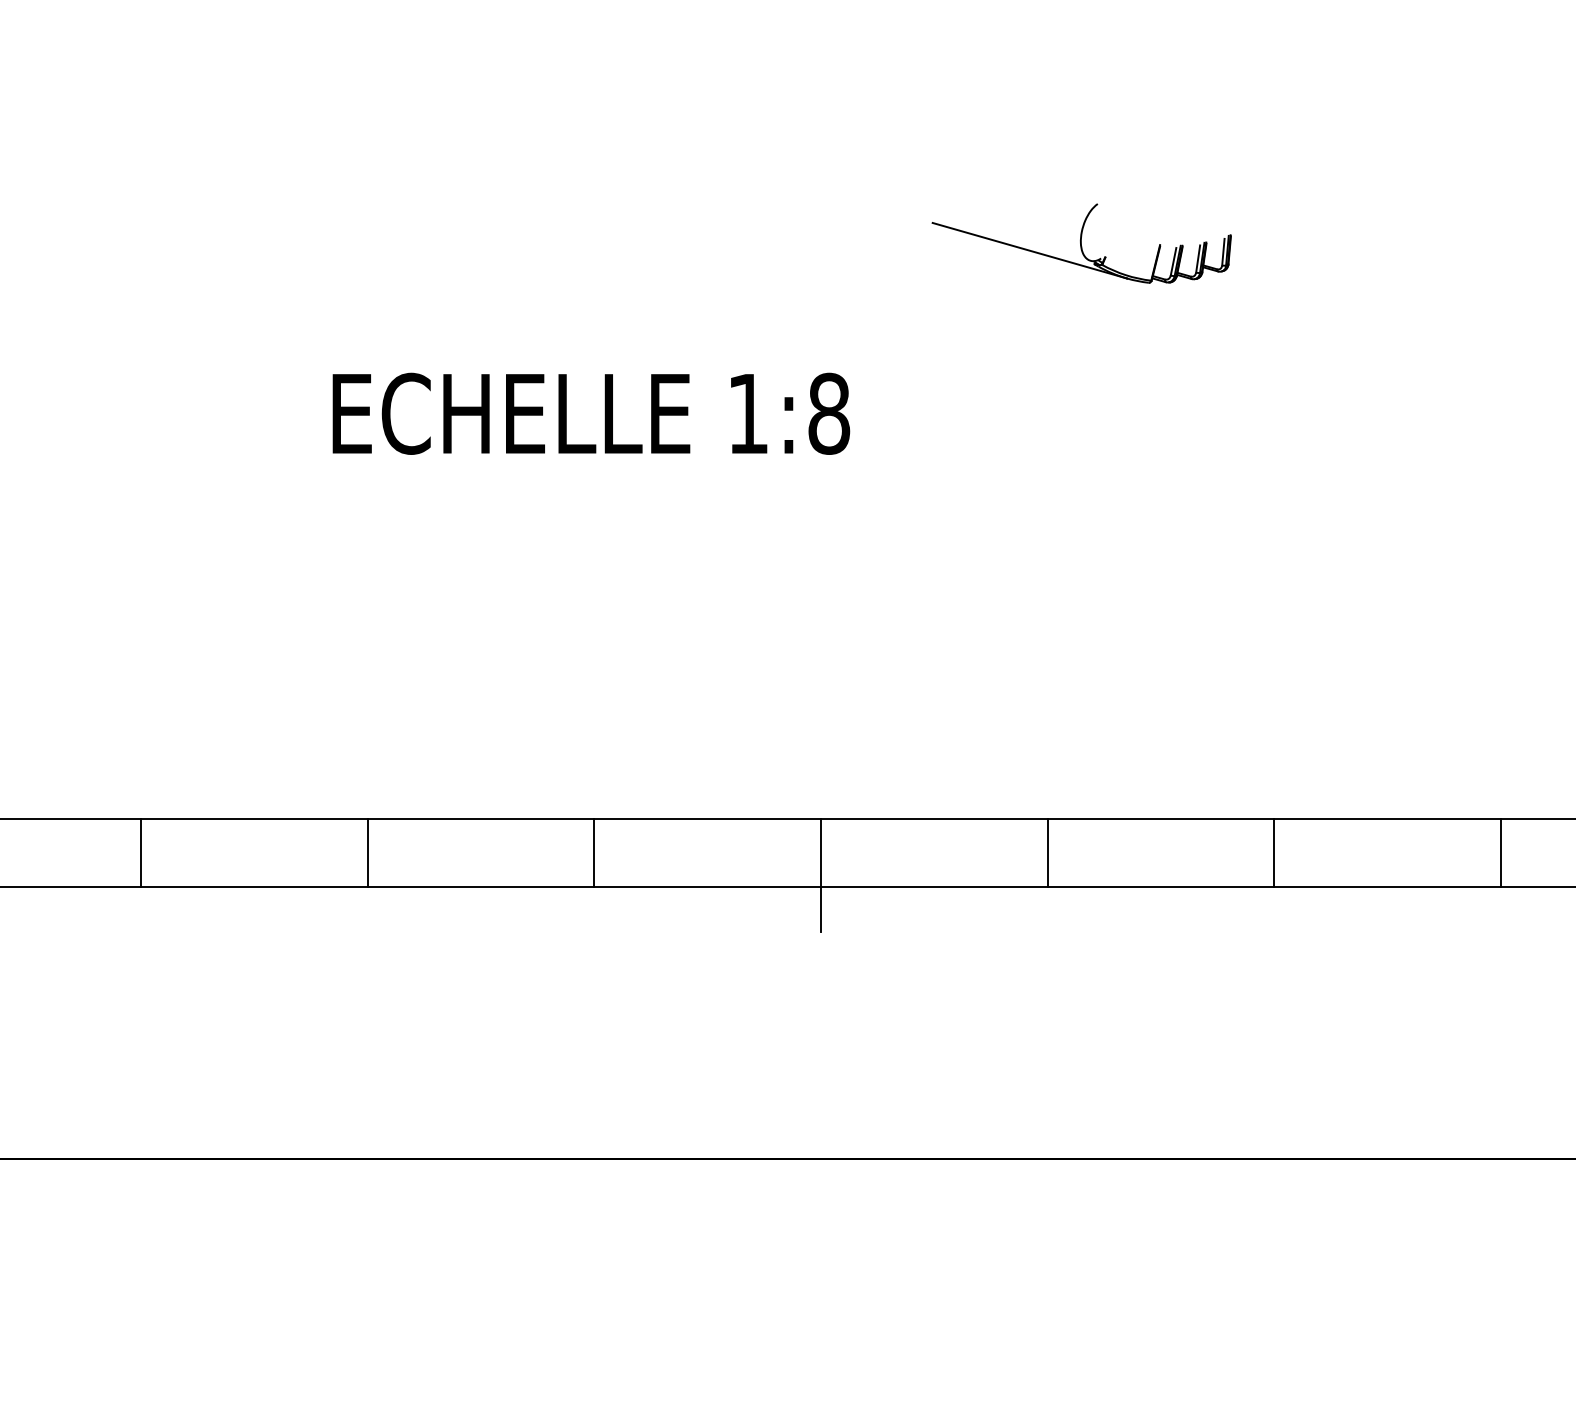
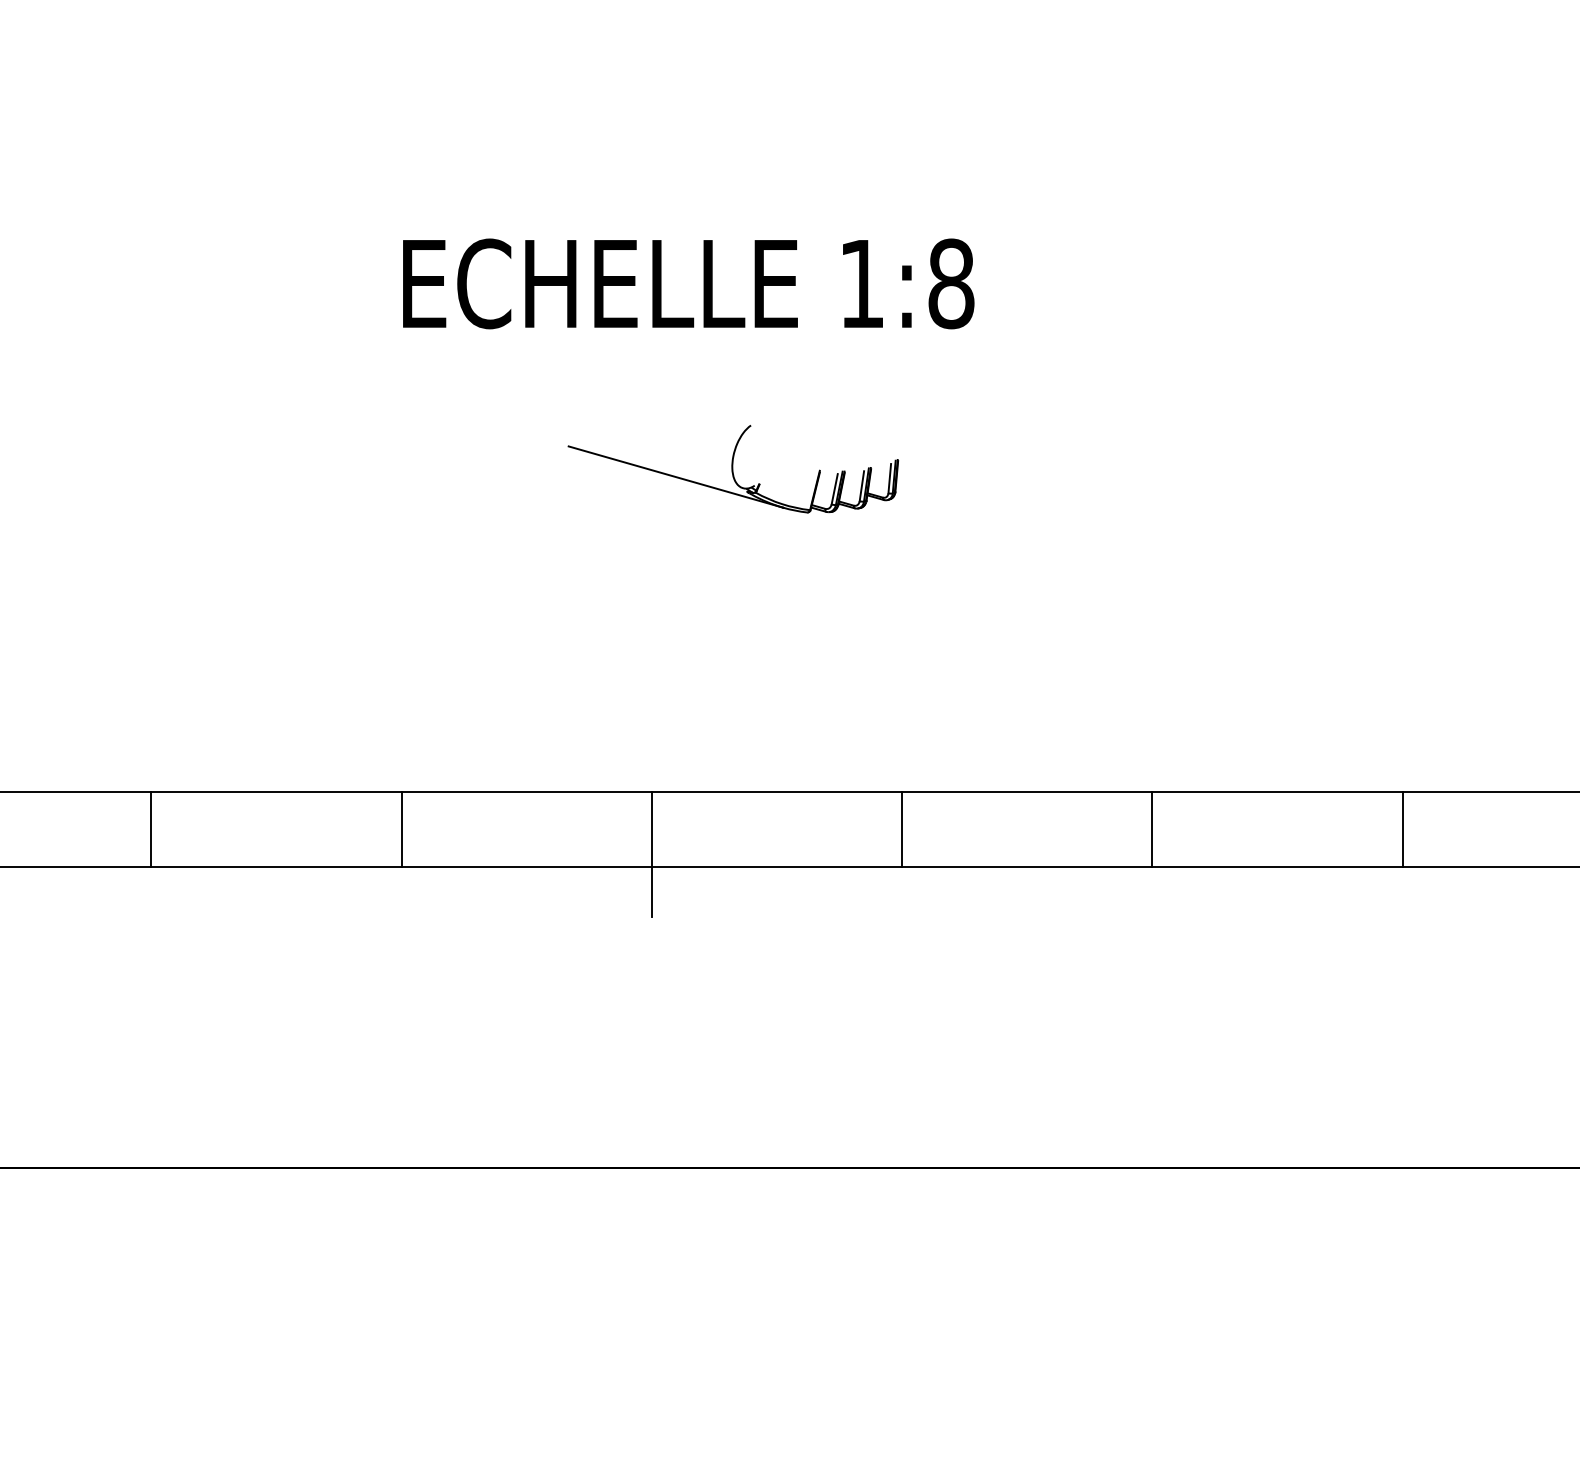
part: (1081, 243) -> (733, 469), moved
text: (591, 413) -> (688, 283), moved

